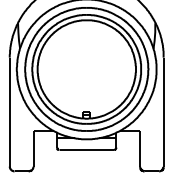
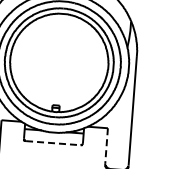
line: (140, 148) -> (106, 145), solid -> dashed
line: (87, 149) -> (54, 142), solid -> dashed

